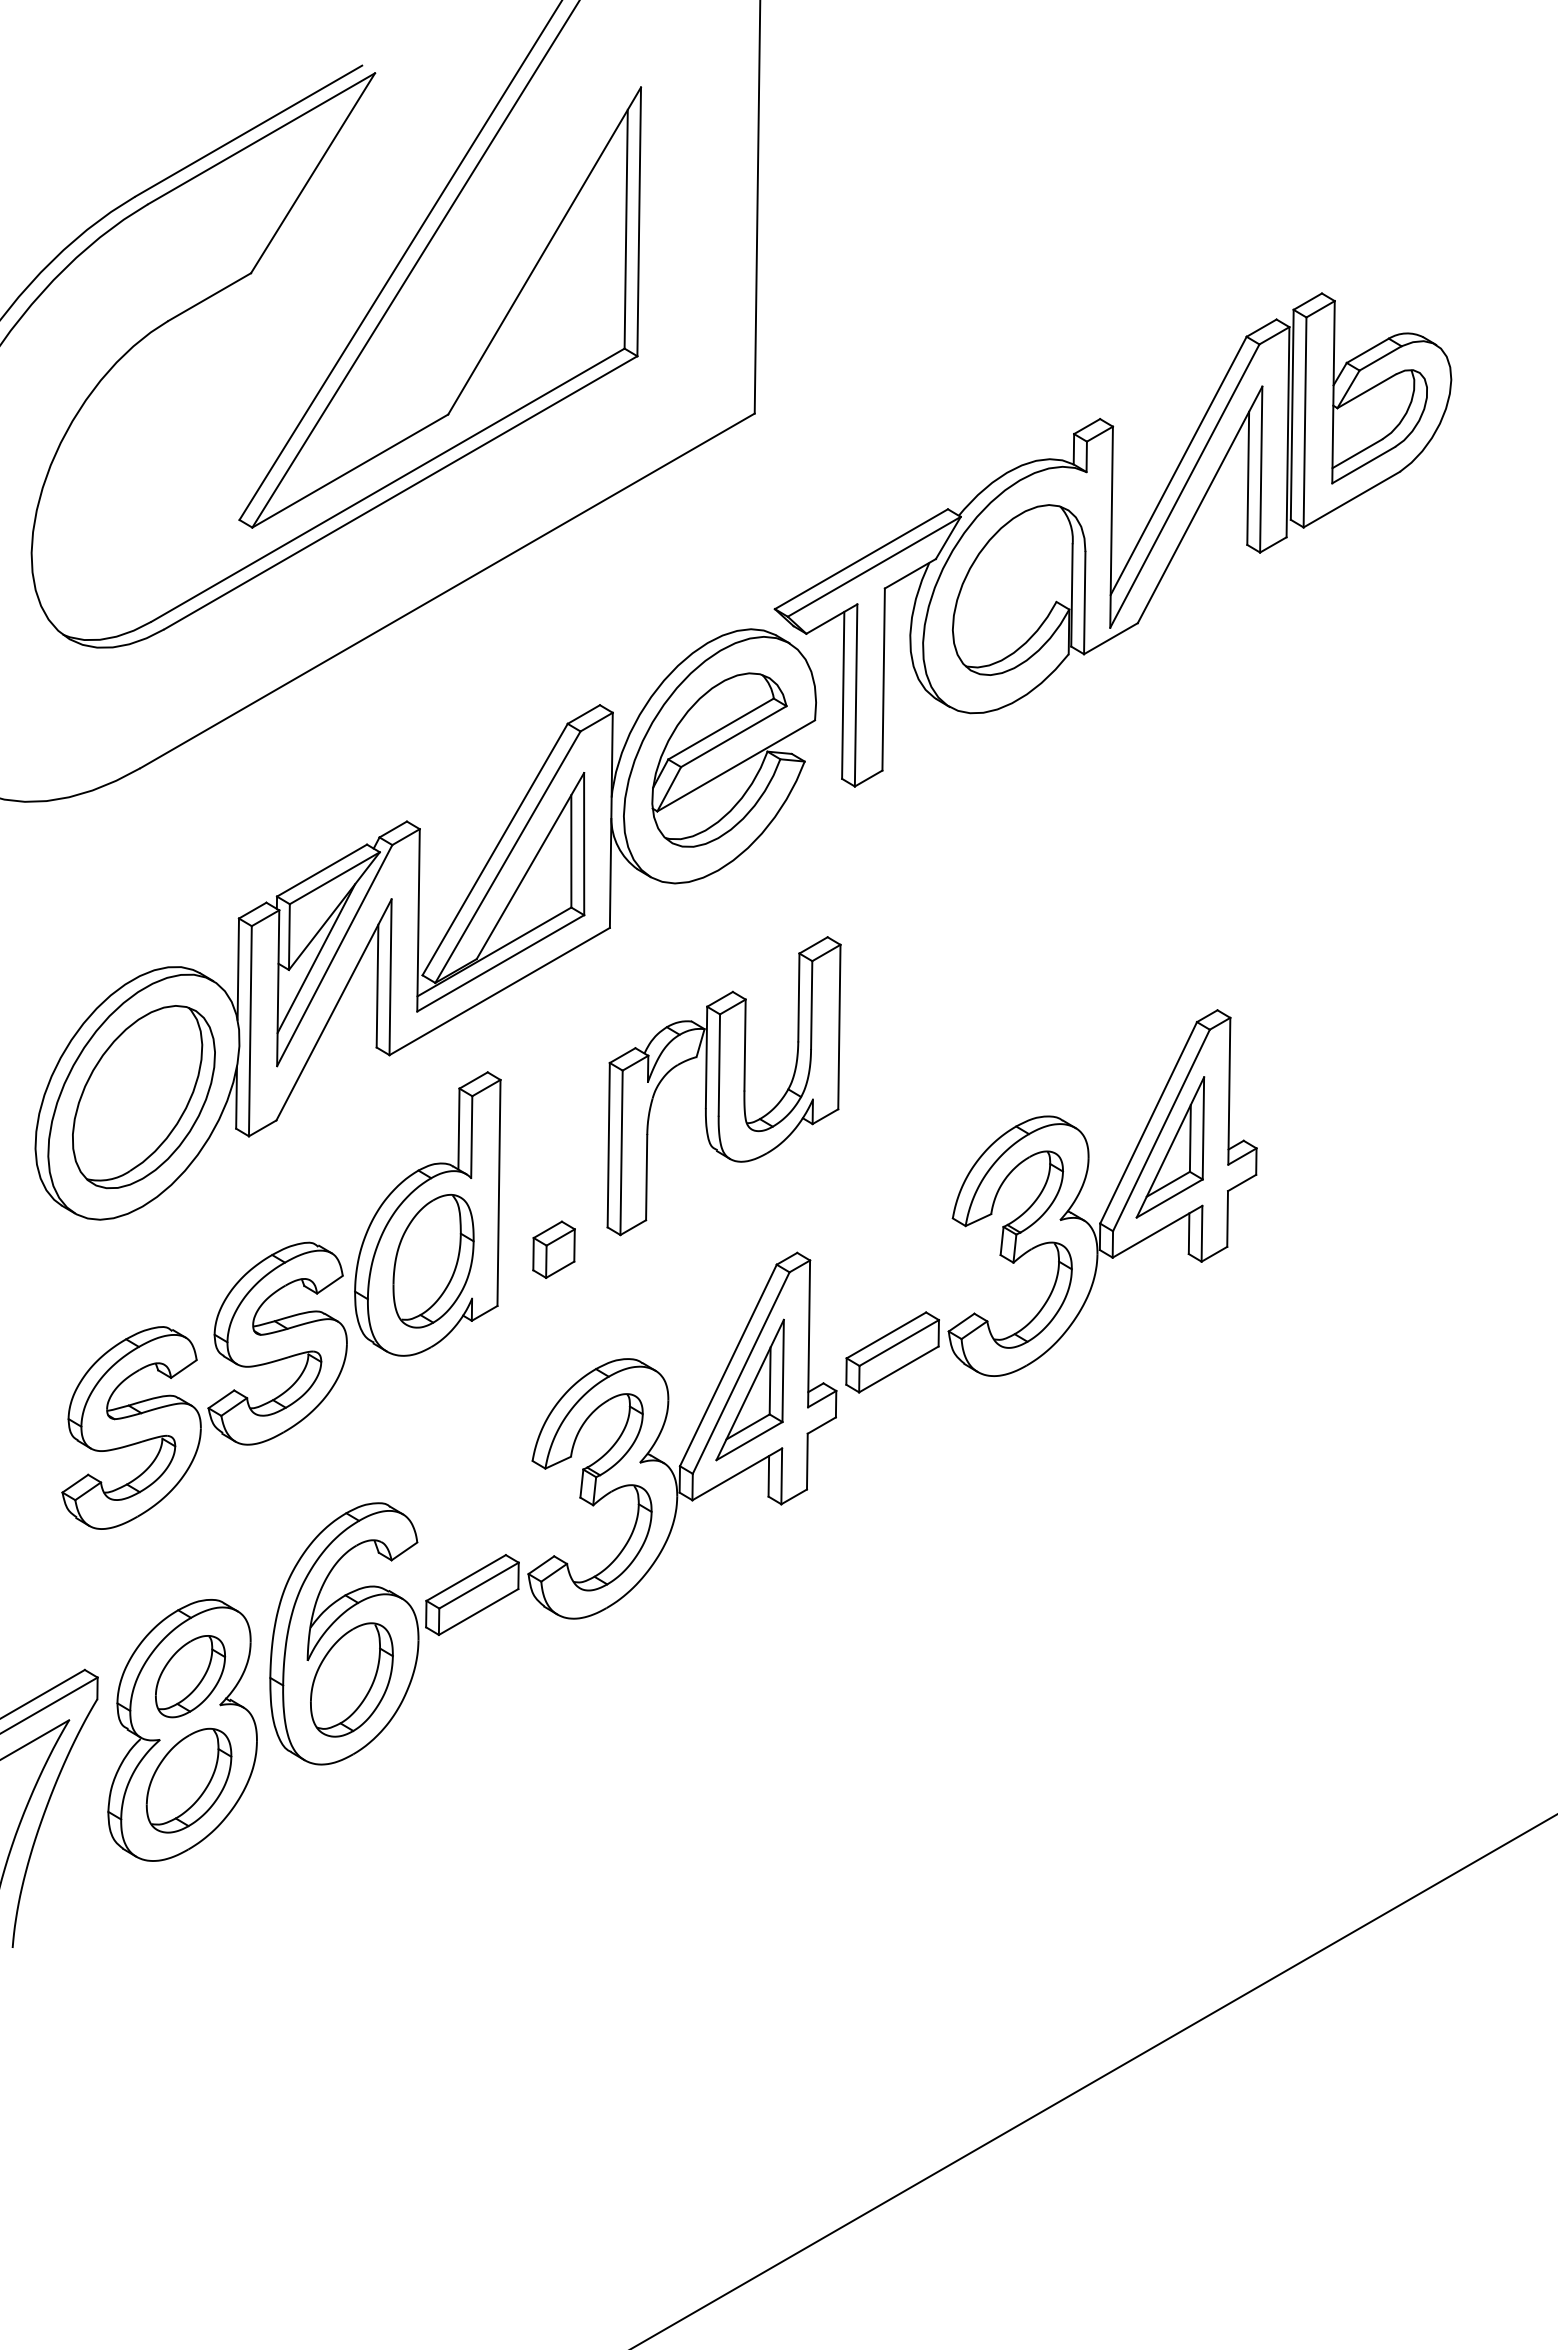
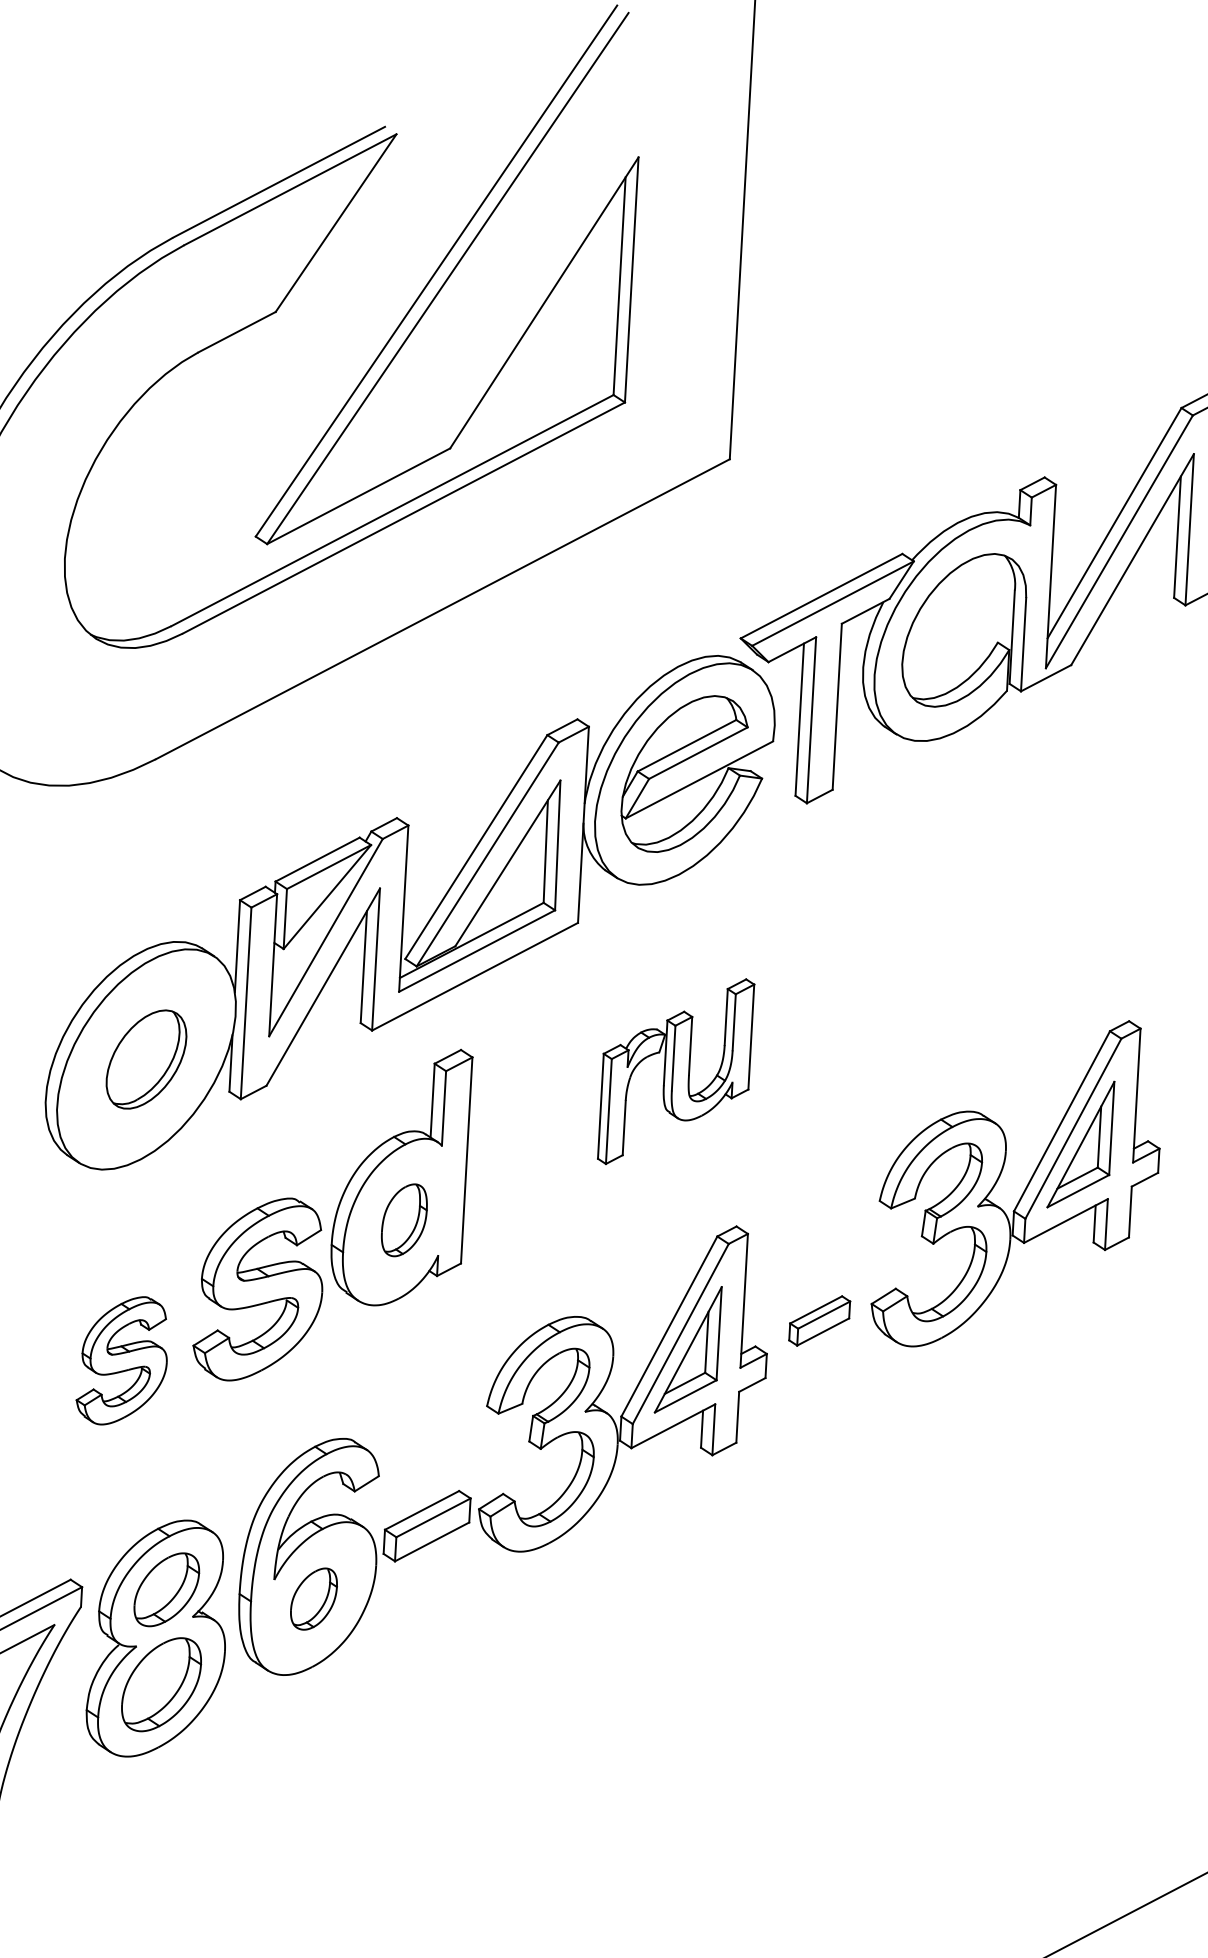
line: (316, 958) -> (309, 939), removed
part: (723, 1086) -> (675, 1071), size x0.7
part: (143, 1097) -> (146, 1059), size x0.6
part: (553, 1249) -> (514, 1214), removed
part: (433, 1261) -> (404, 1220), size x0.6
part: (892, 1352) -> (819, 1321), size x0.7
part: (131, 1427) -> (122, 1360), size x0.7
part: (351, 1679) -> (313, 1598), size x0.6

